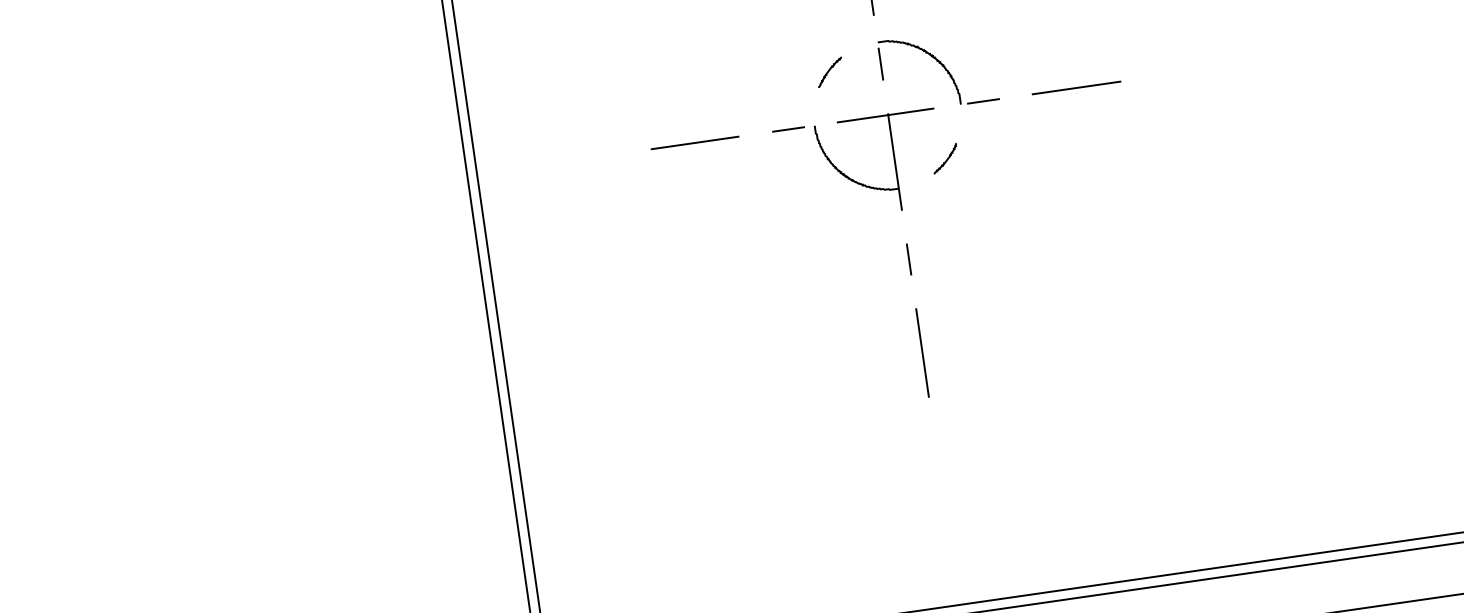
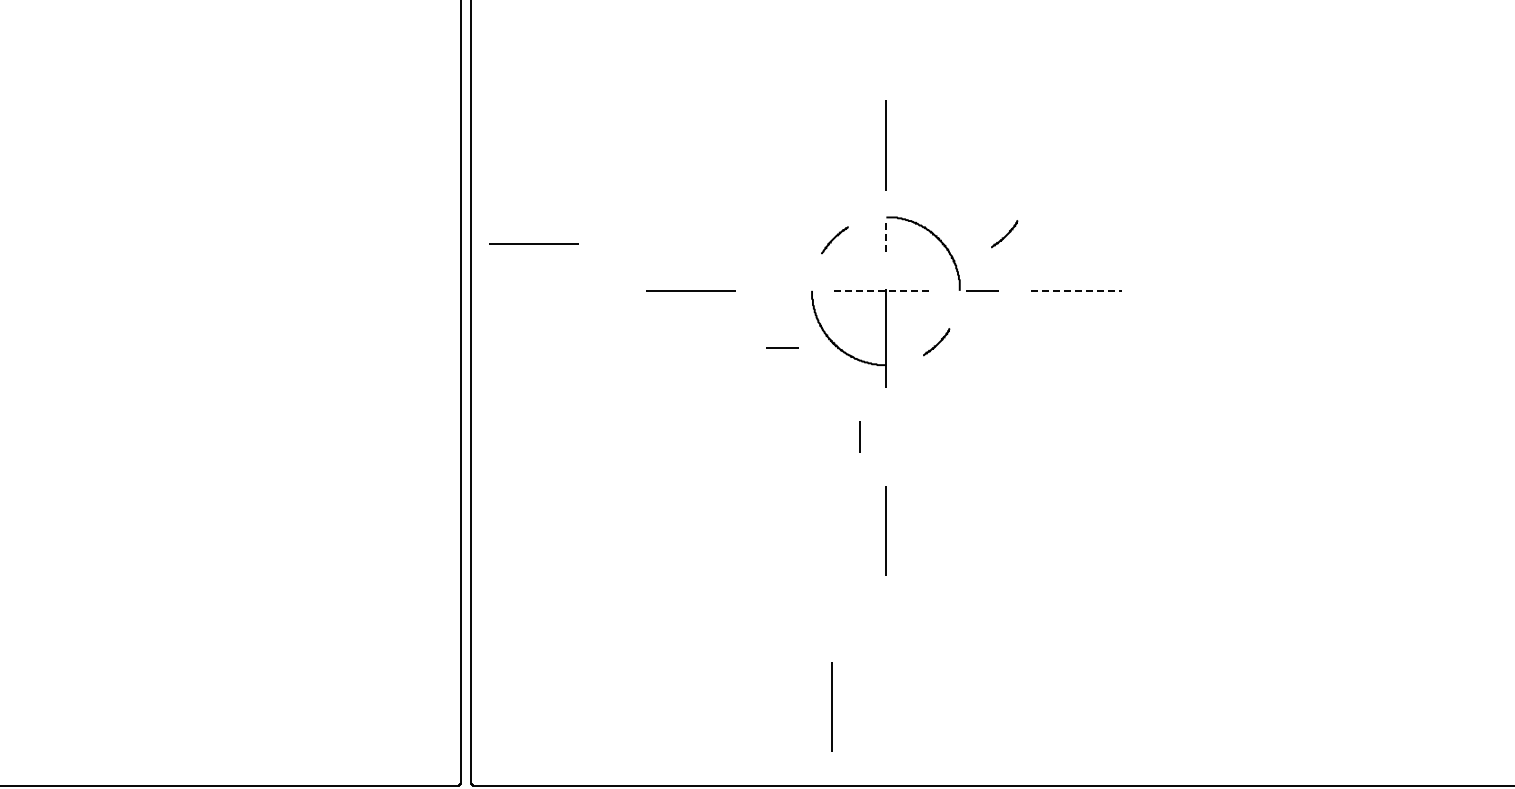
curve: (998, 43) -> (1005, 235), added
line: (881, 64) -> (886, 239), solid -> dashed
line: (1077, 87) -> (1077, 290), solid -> dashed
line: (886, 115) -> (884, 290), solid -> dashed
line: (532, 118) -> (533, 243), added
line: (788, 129) -> (782, 347), moved
line: (908, 259) -> (859, 436), moved
line: (893, 534) -> (831, 706), added

